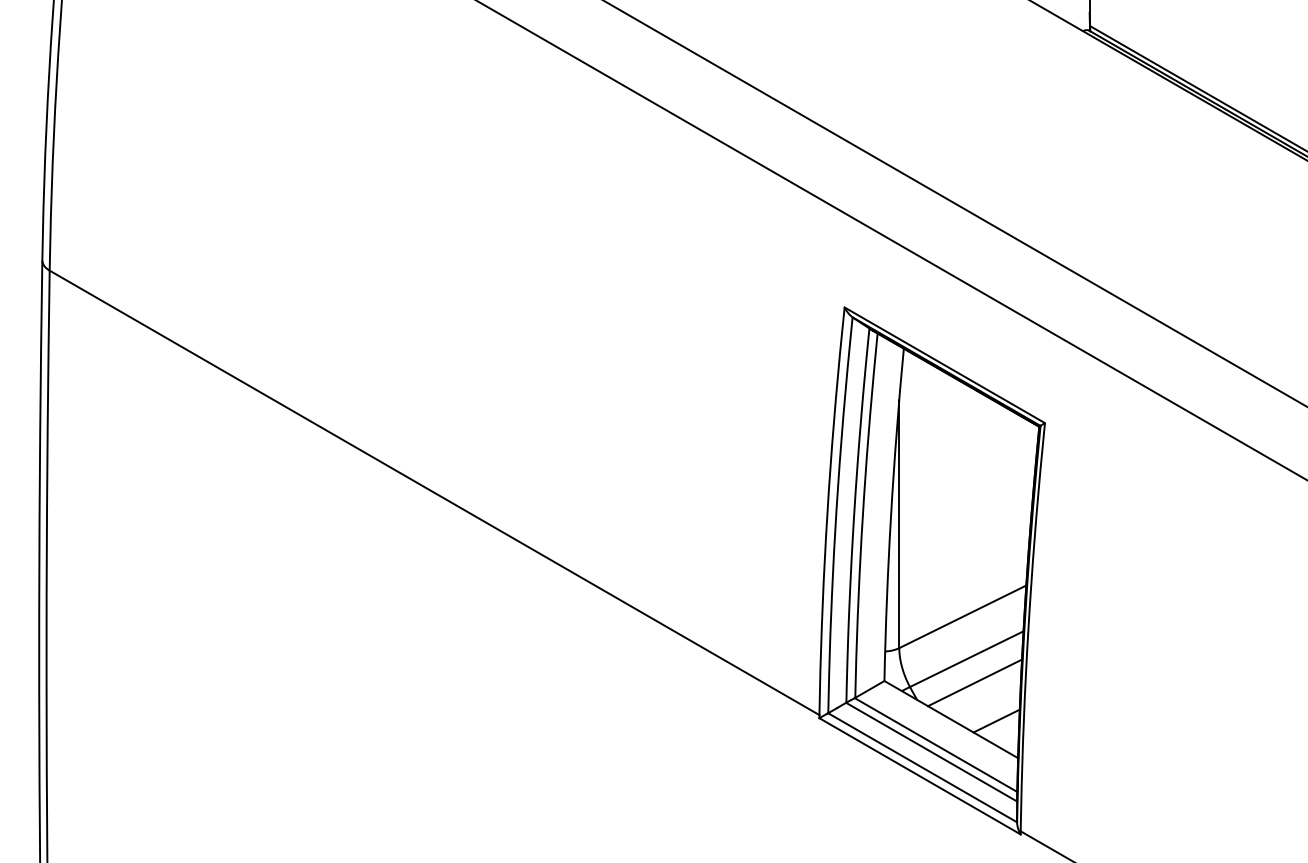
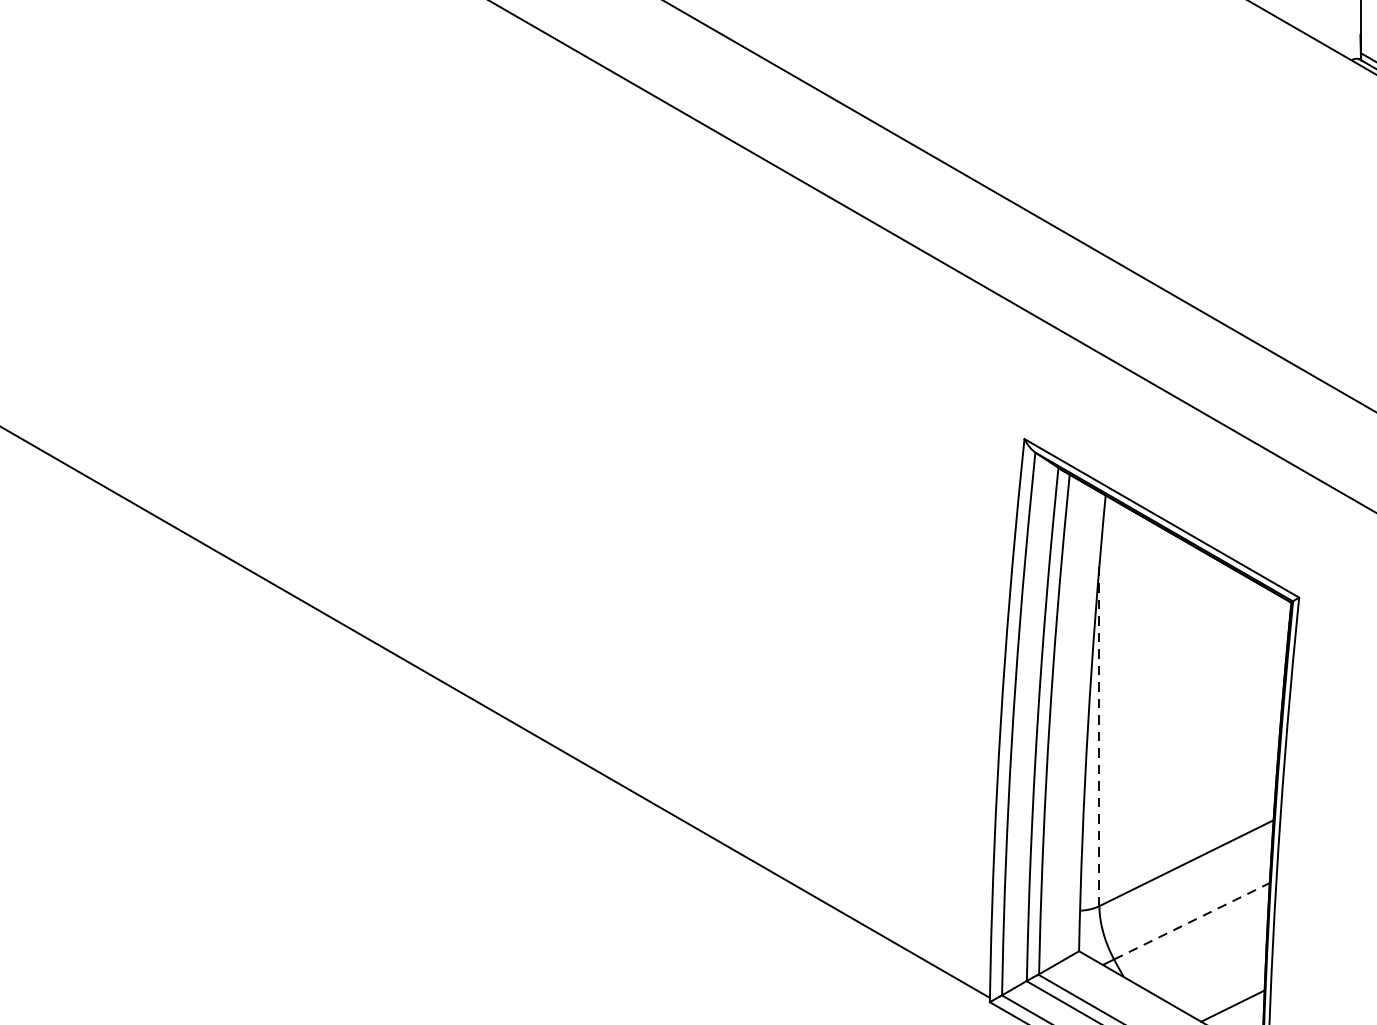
line: (899, 523) -> (1099, 735), solid -> dashed
line: (967, 658) -> (1192, 920), solid -> dashed
line: (975, 682) -> (1203, 953), removed

